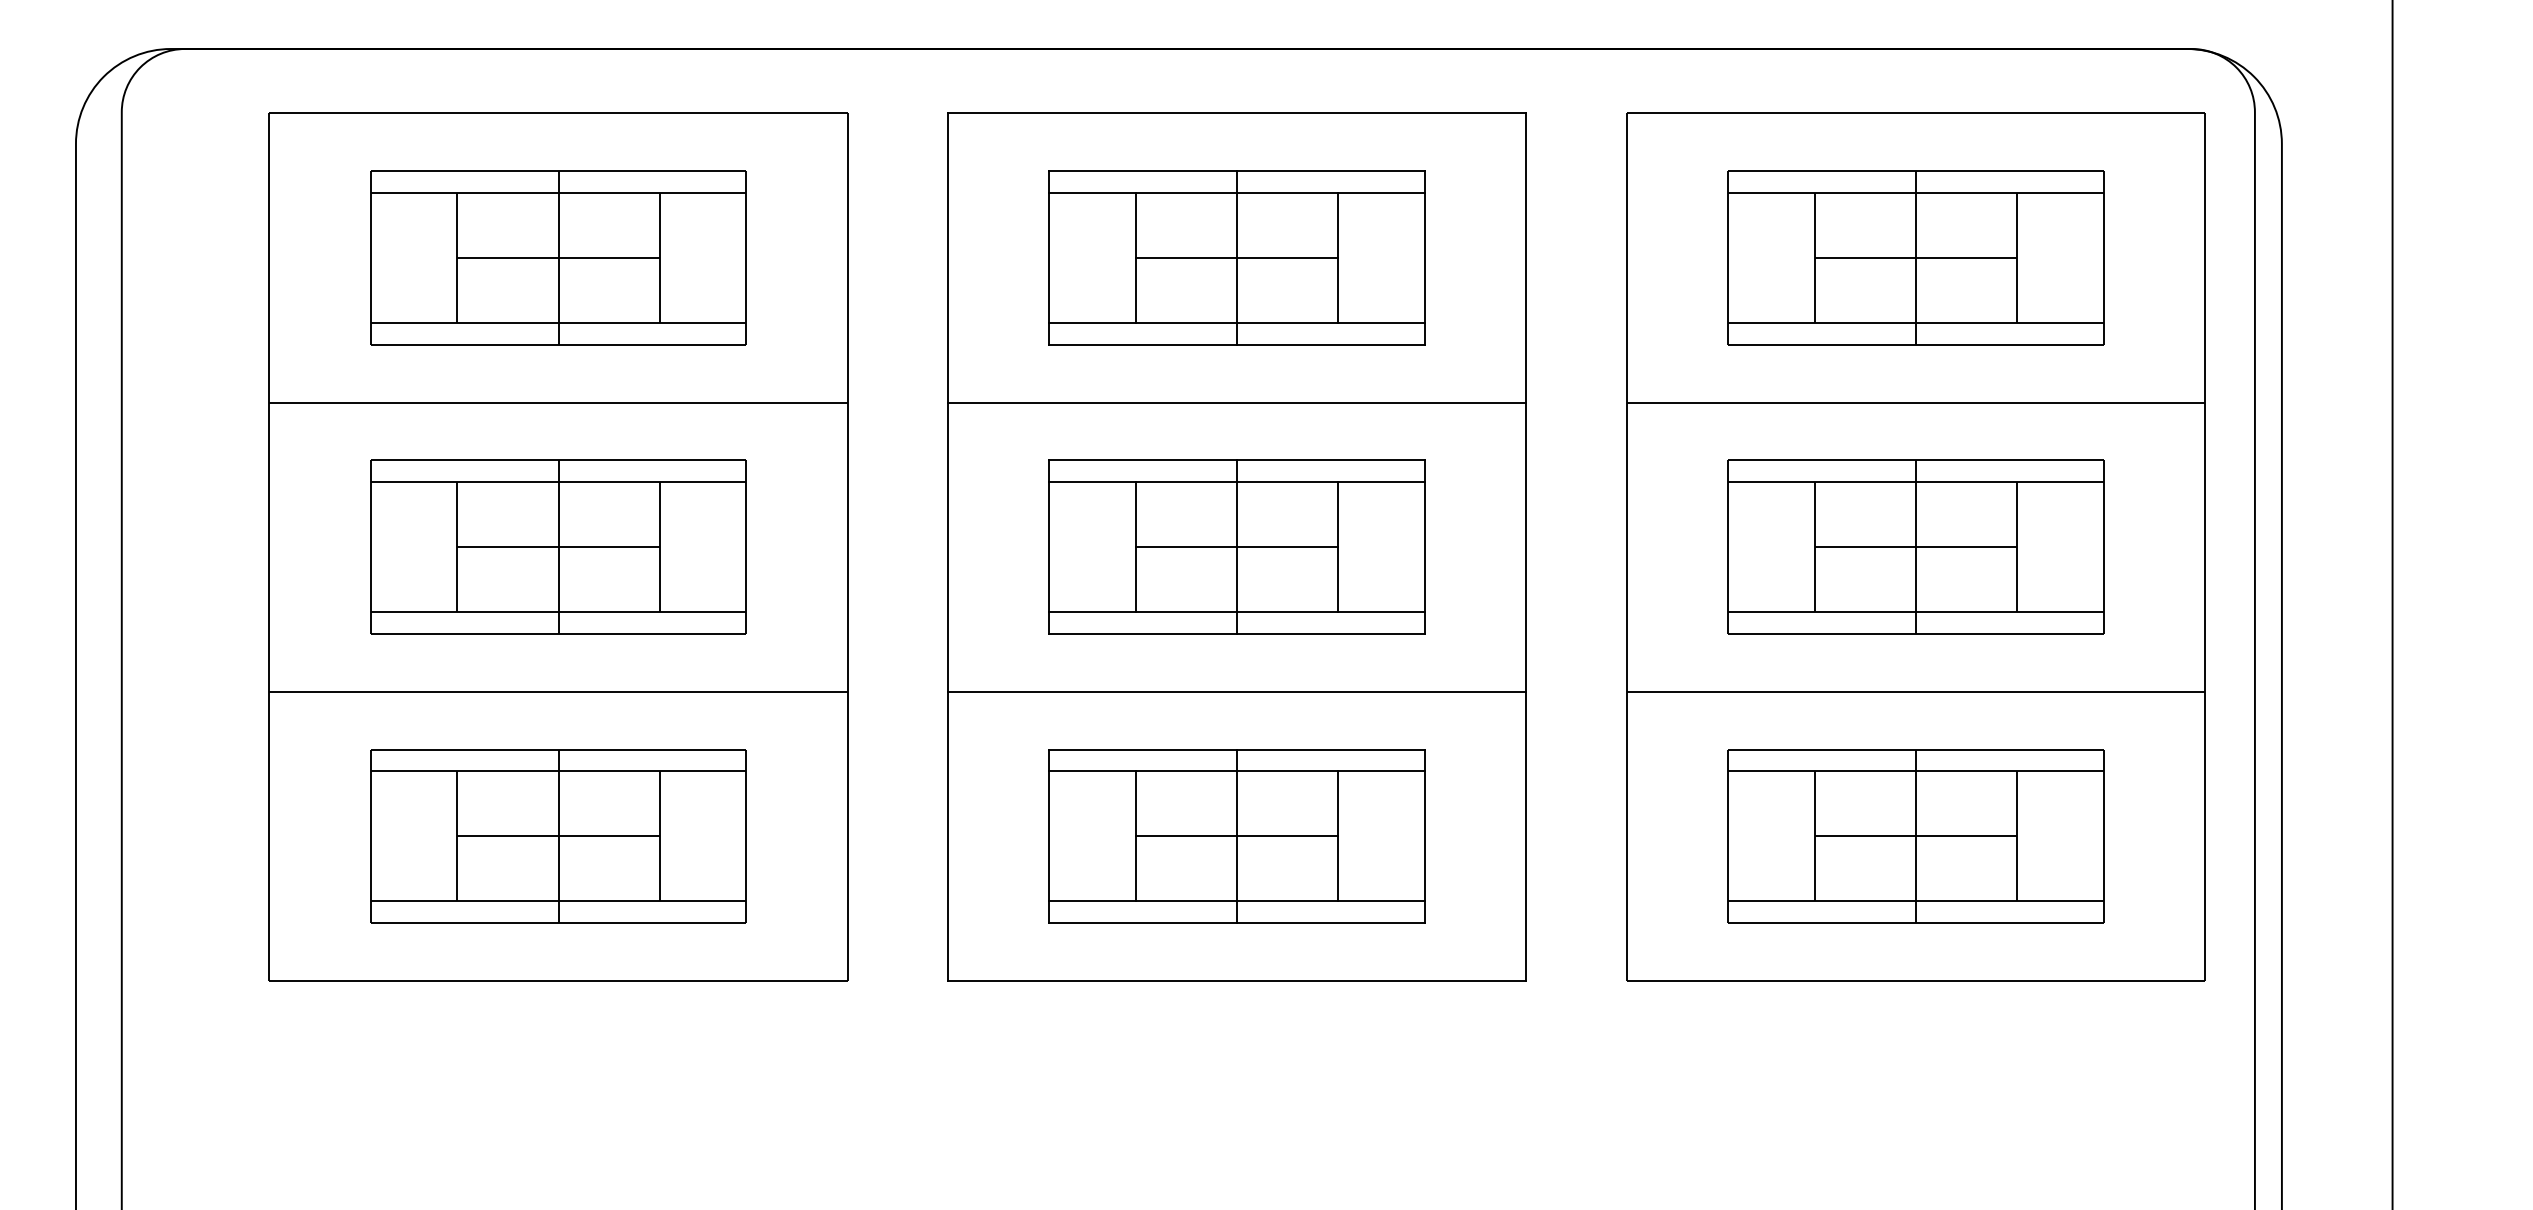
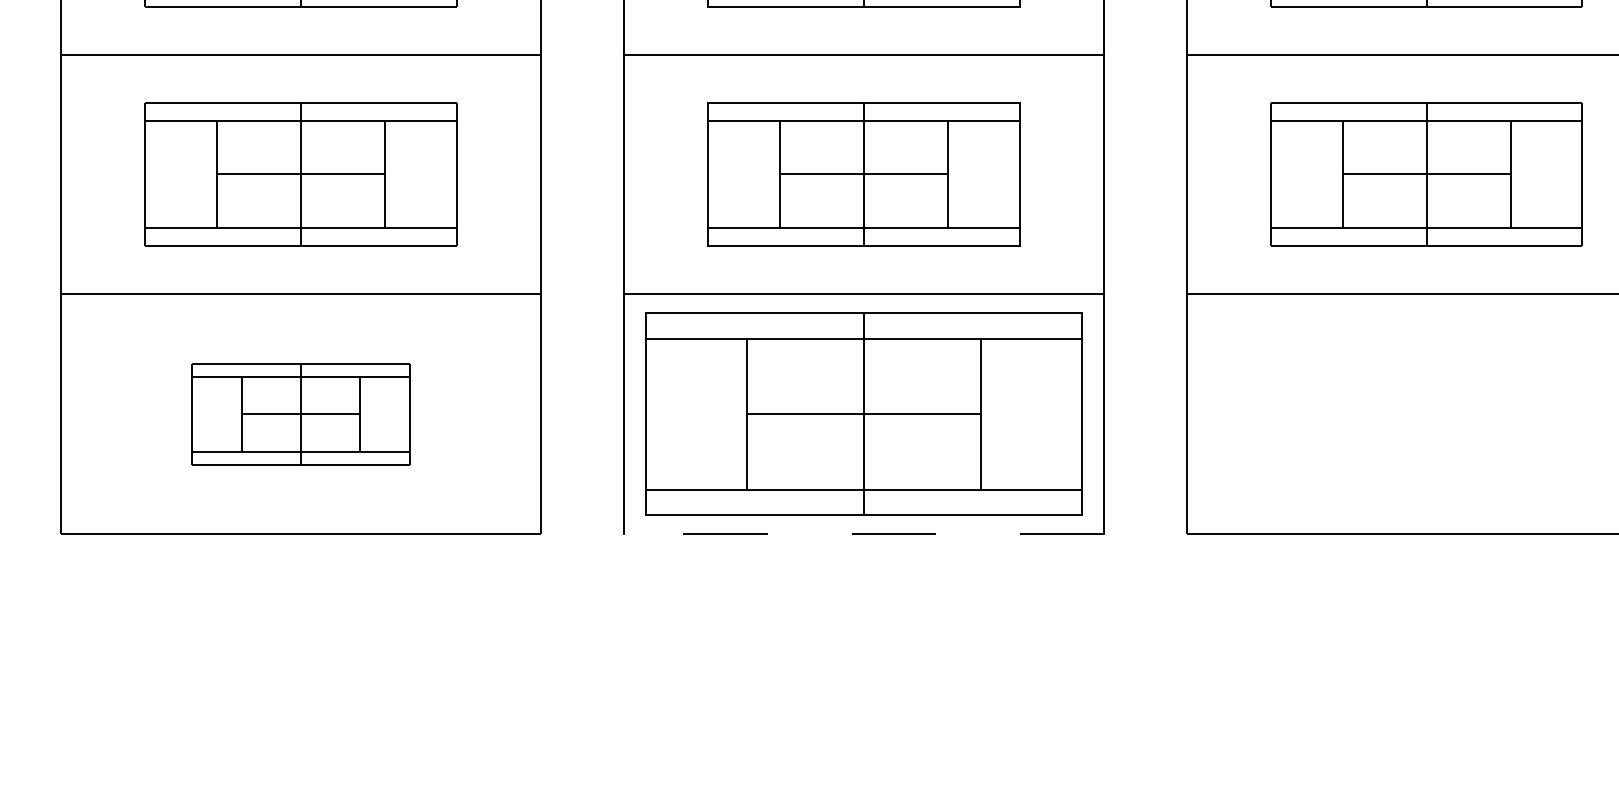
part: (558, 836) -> (301, 414), size x0.7
part: (1236, 836) -> (863, 414), size x1.4
part: (1915, 836) -> (1426, 414), removed
line: (1236, 980) -> (863, 533), solid -> dashed

